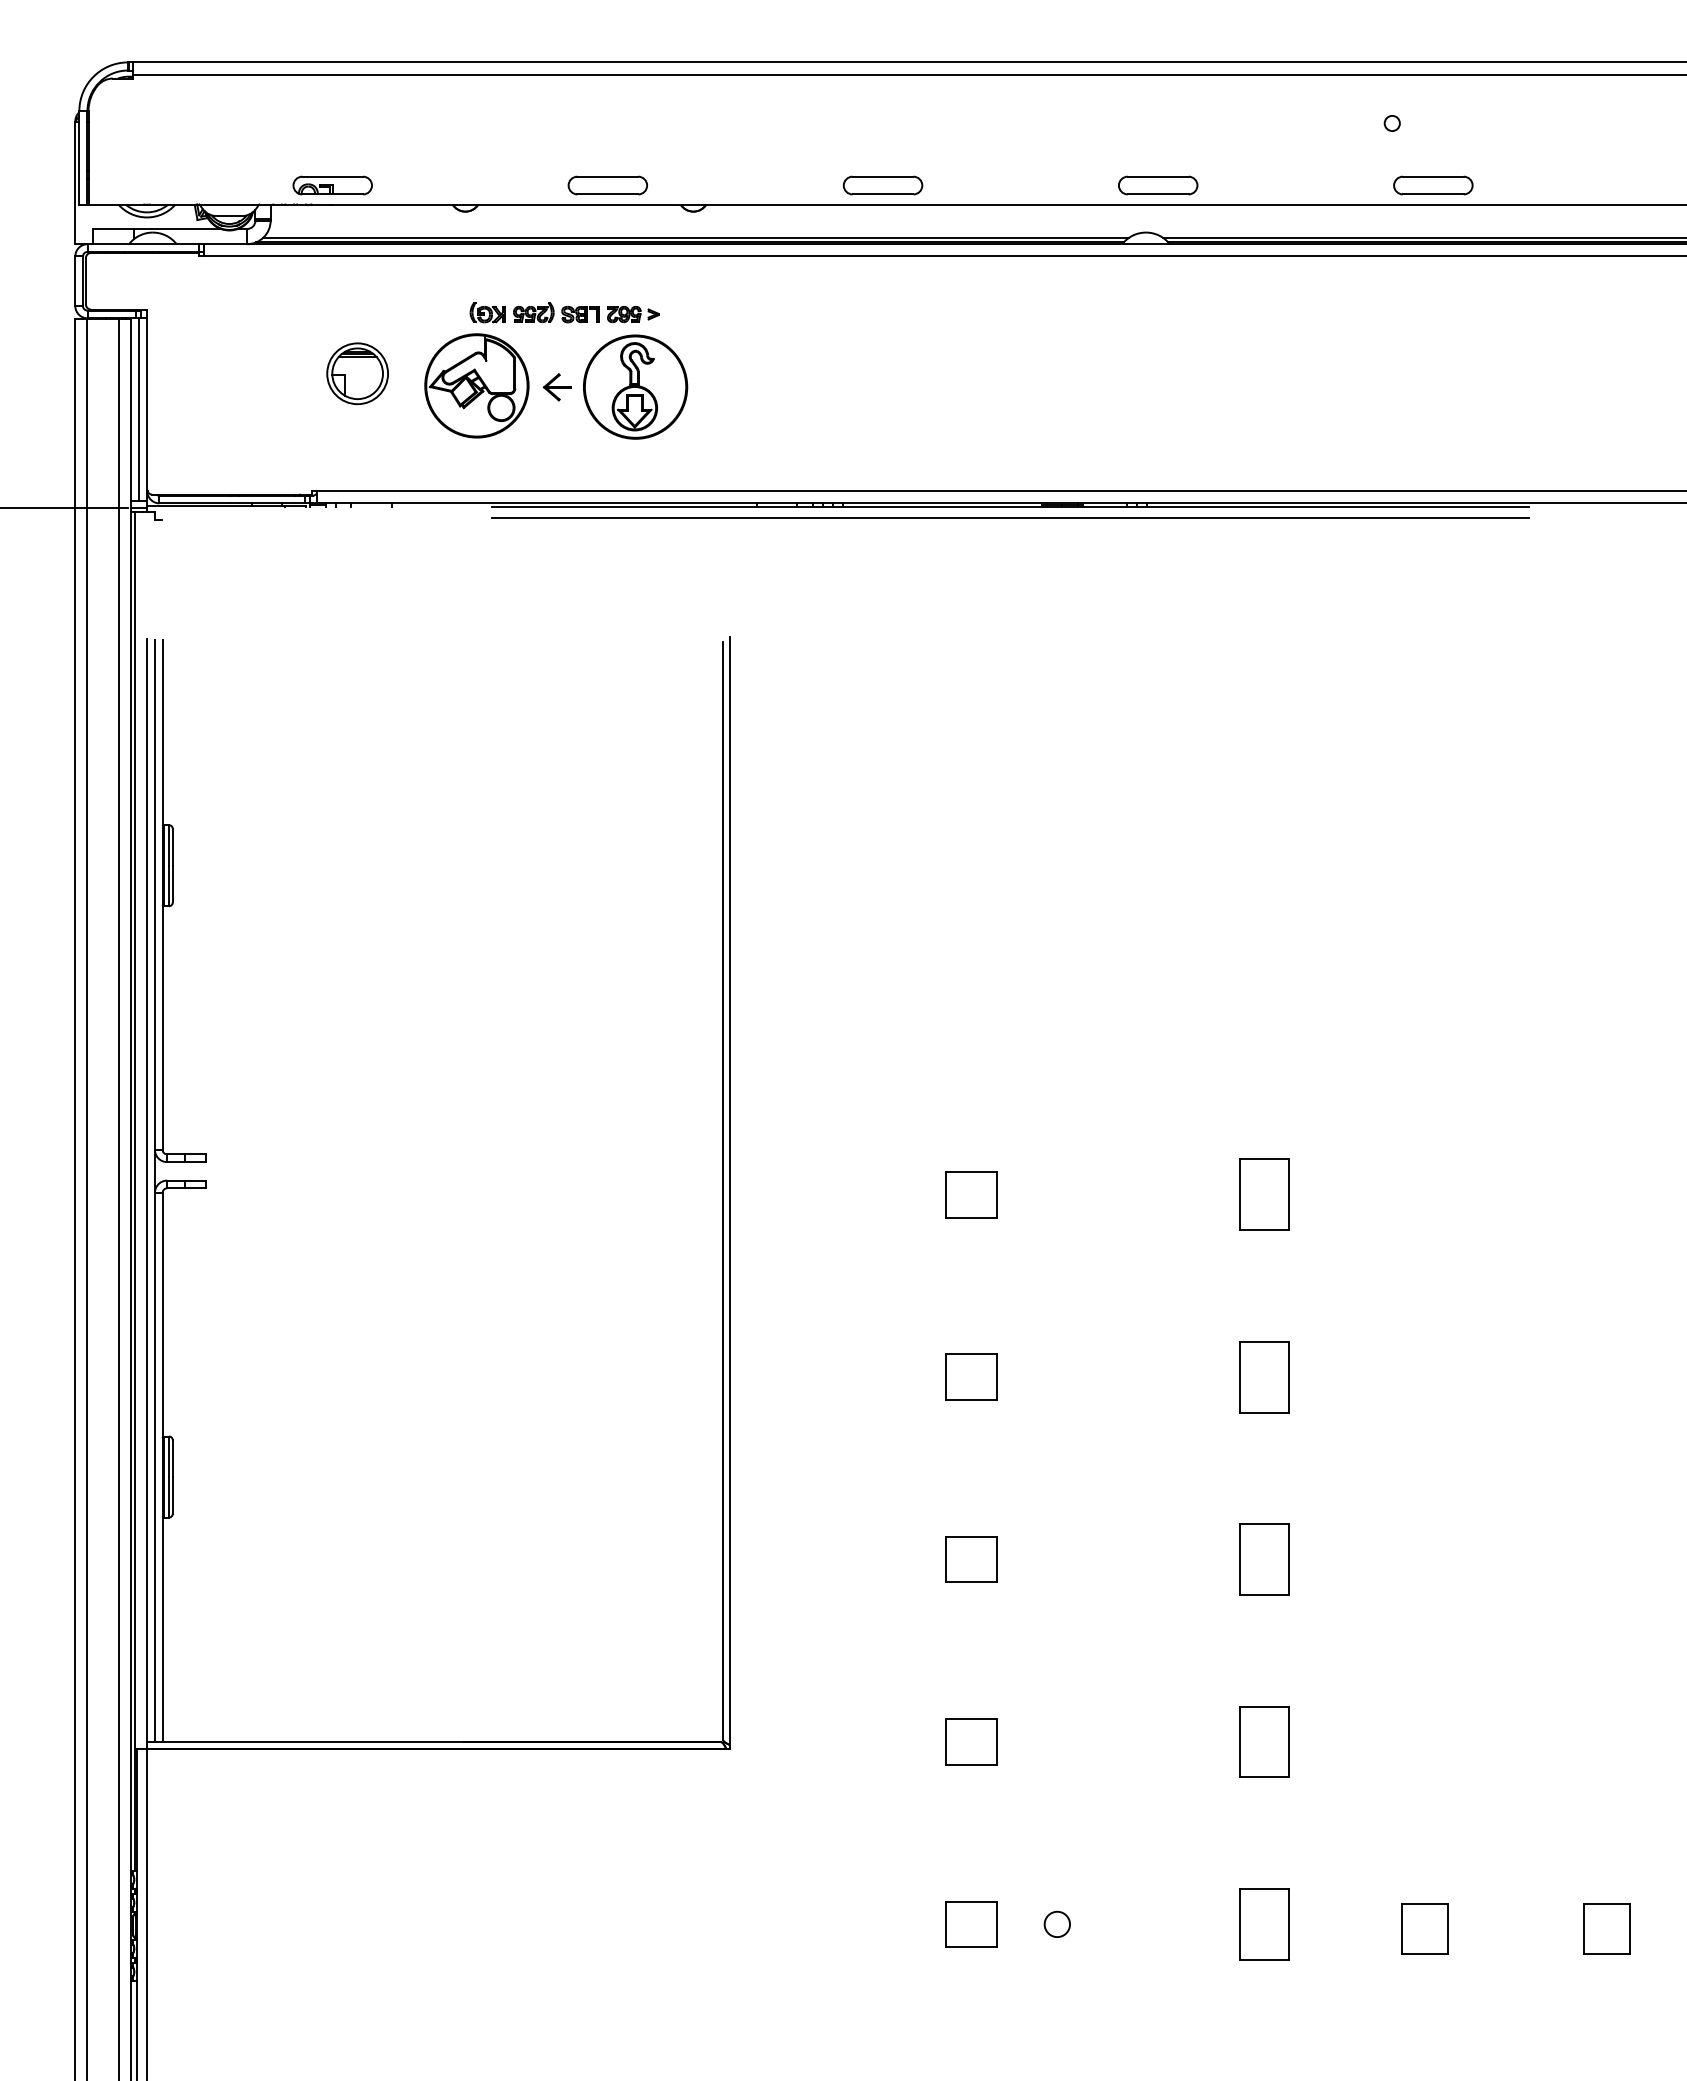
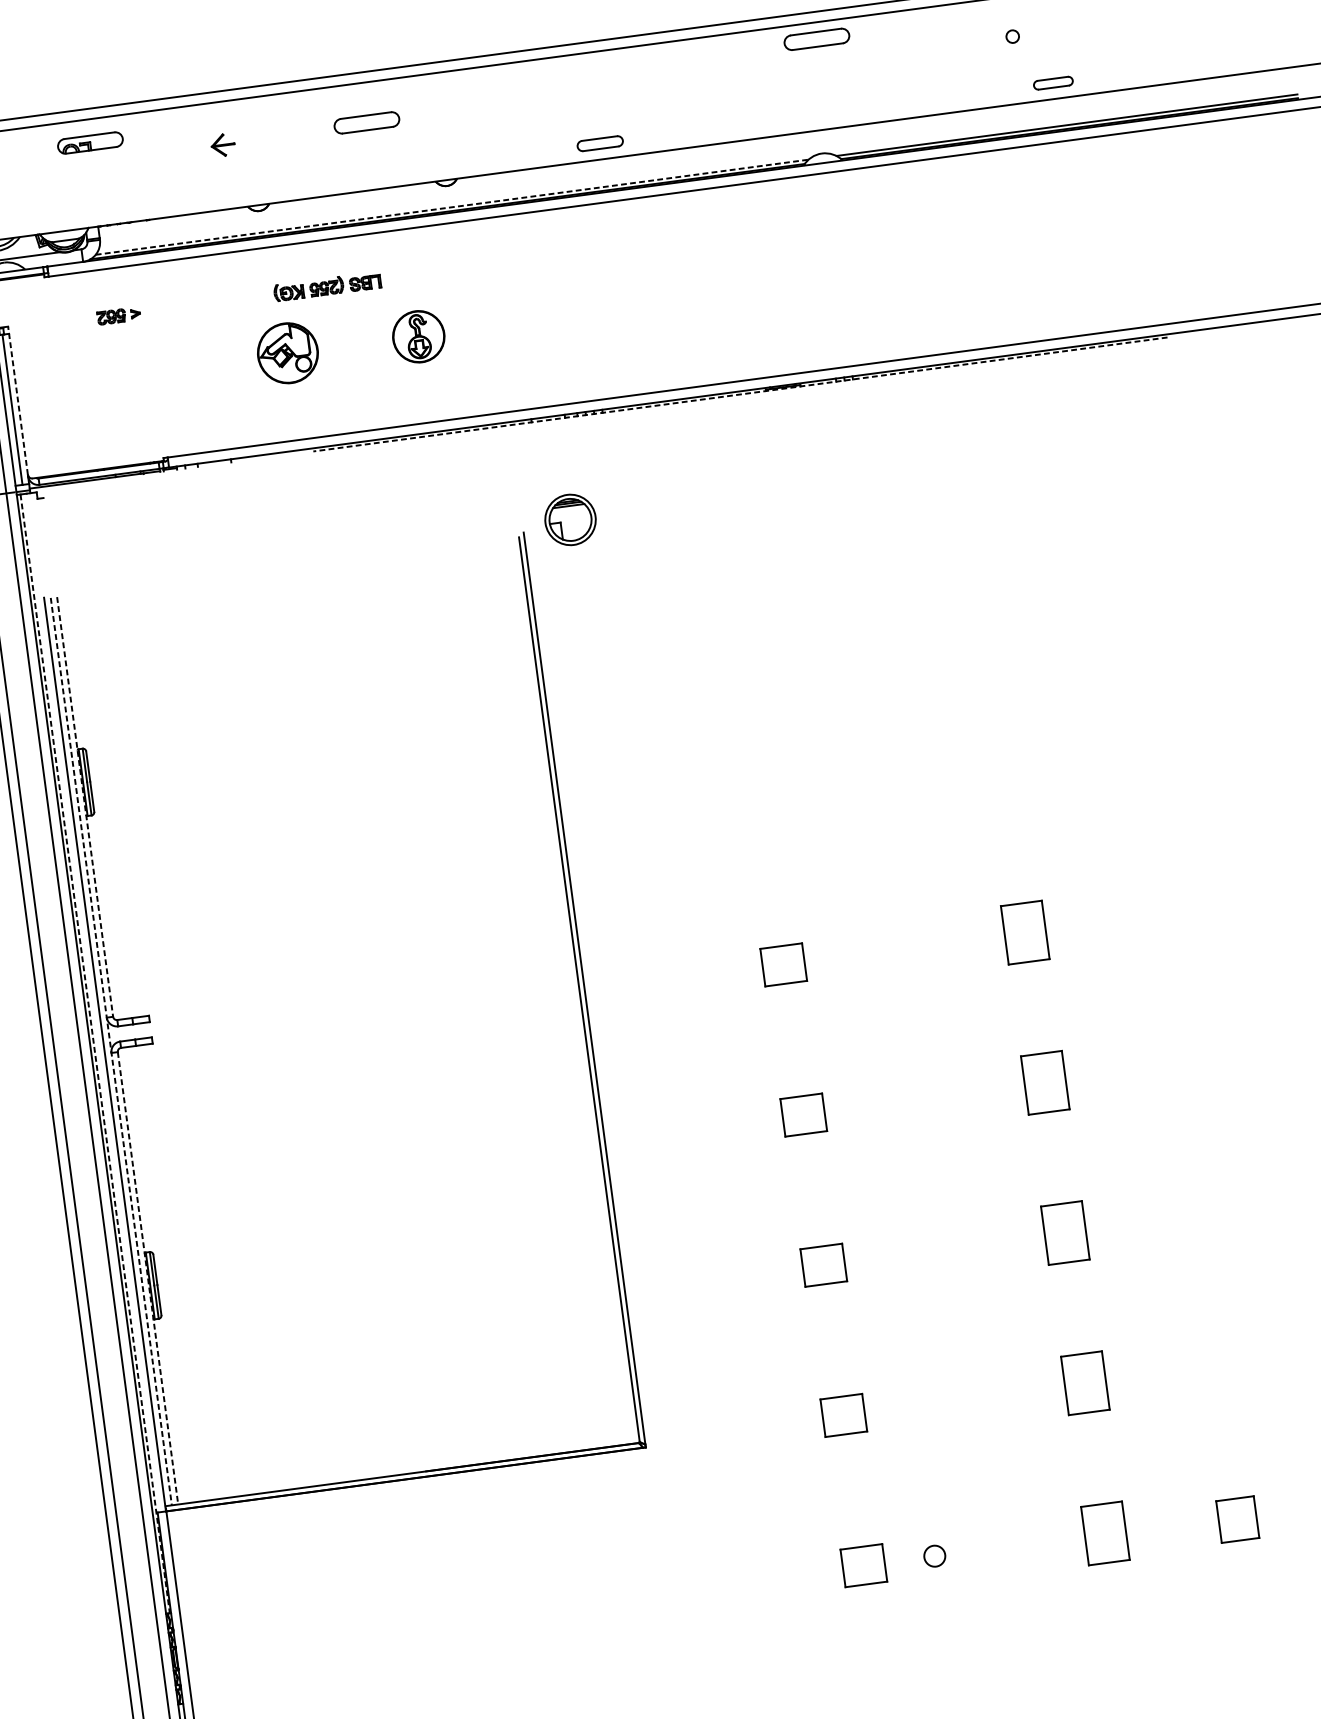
part: (332, 185) -> (90, 143), moved
part: (607, 185) -> (366, 122), moved
part: (882, 185) -> (599, 143), size x0.7
part: (1158, 185) -> (817, 39), moved
part: (1433, 185) -> (1053, 83), size x0.6
line: (696, 237) -> (452, 206), solid -> dashed
part: (633, 314) -> (119, 315), moved
part: (357, 373) -> (570, 519), moved
part: (476, 385) -> (287, 352), size x0.7
part: (635, 386) -> (418, 336), size x0.6
part: (556, 387) -> (222, 145), moved
line: (147, 399) -> (18, 400), solid -> dashed
line: (1010, 507) -> (740, 394), solid -> dashed
line: (1010, 517) -> (741, 403), removed
line: (162, 895) -> (85, 807), solid -> dashed
line: (135, 1191) -> (95, 1054), solid -> dashed
line: (154, 1191) -> (110, 1051), solid -> dashed
line: (162, 1467) -> (147, 1278), solid -> dashed

